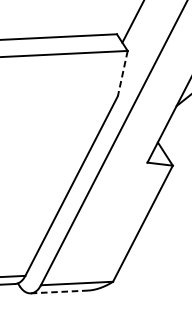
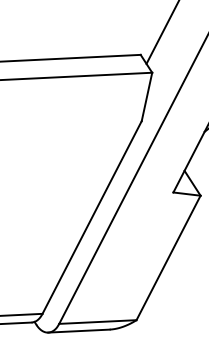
line: (122, 73) -> (146, 96), dashed -> solid
line: (58, 292) -> (78, 331), dashed -> solid

